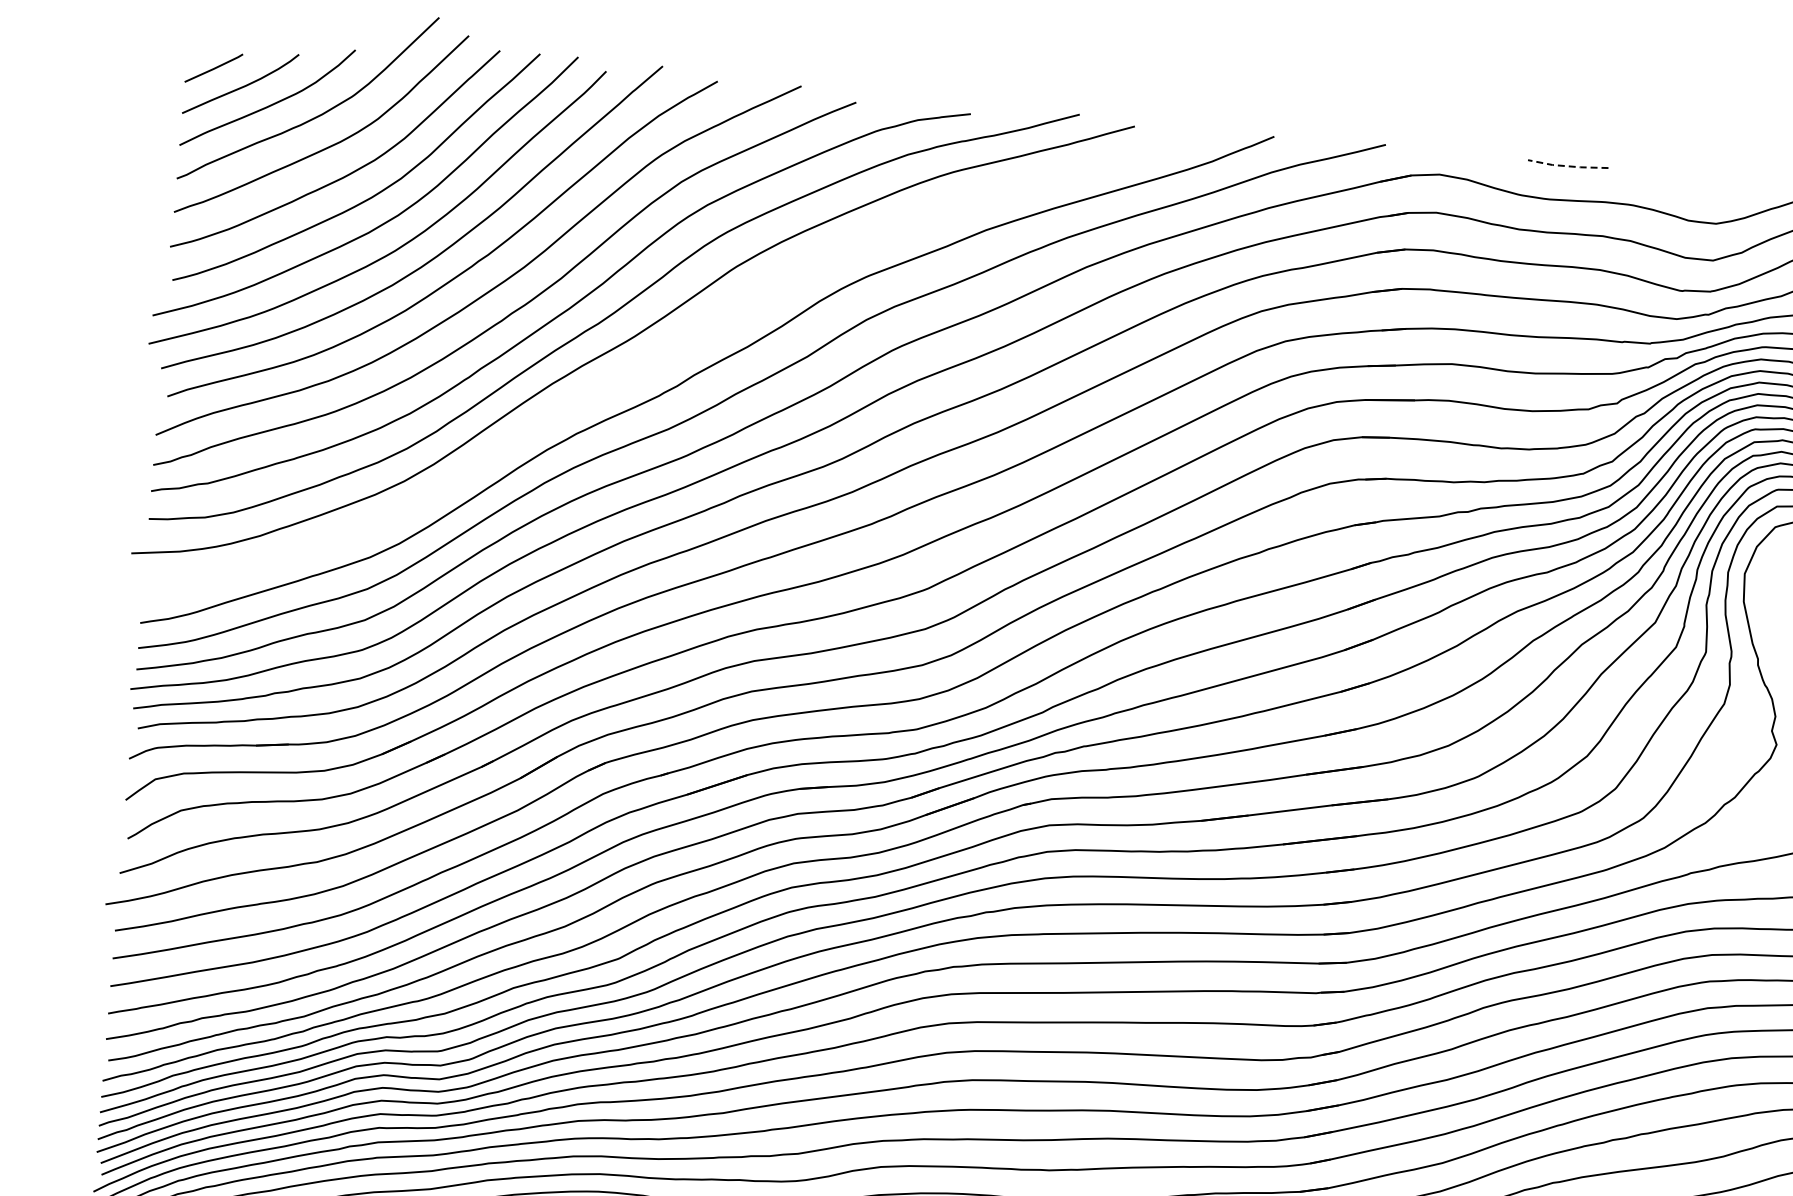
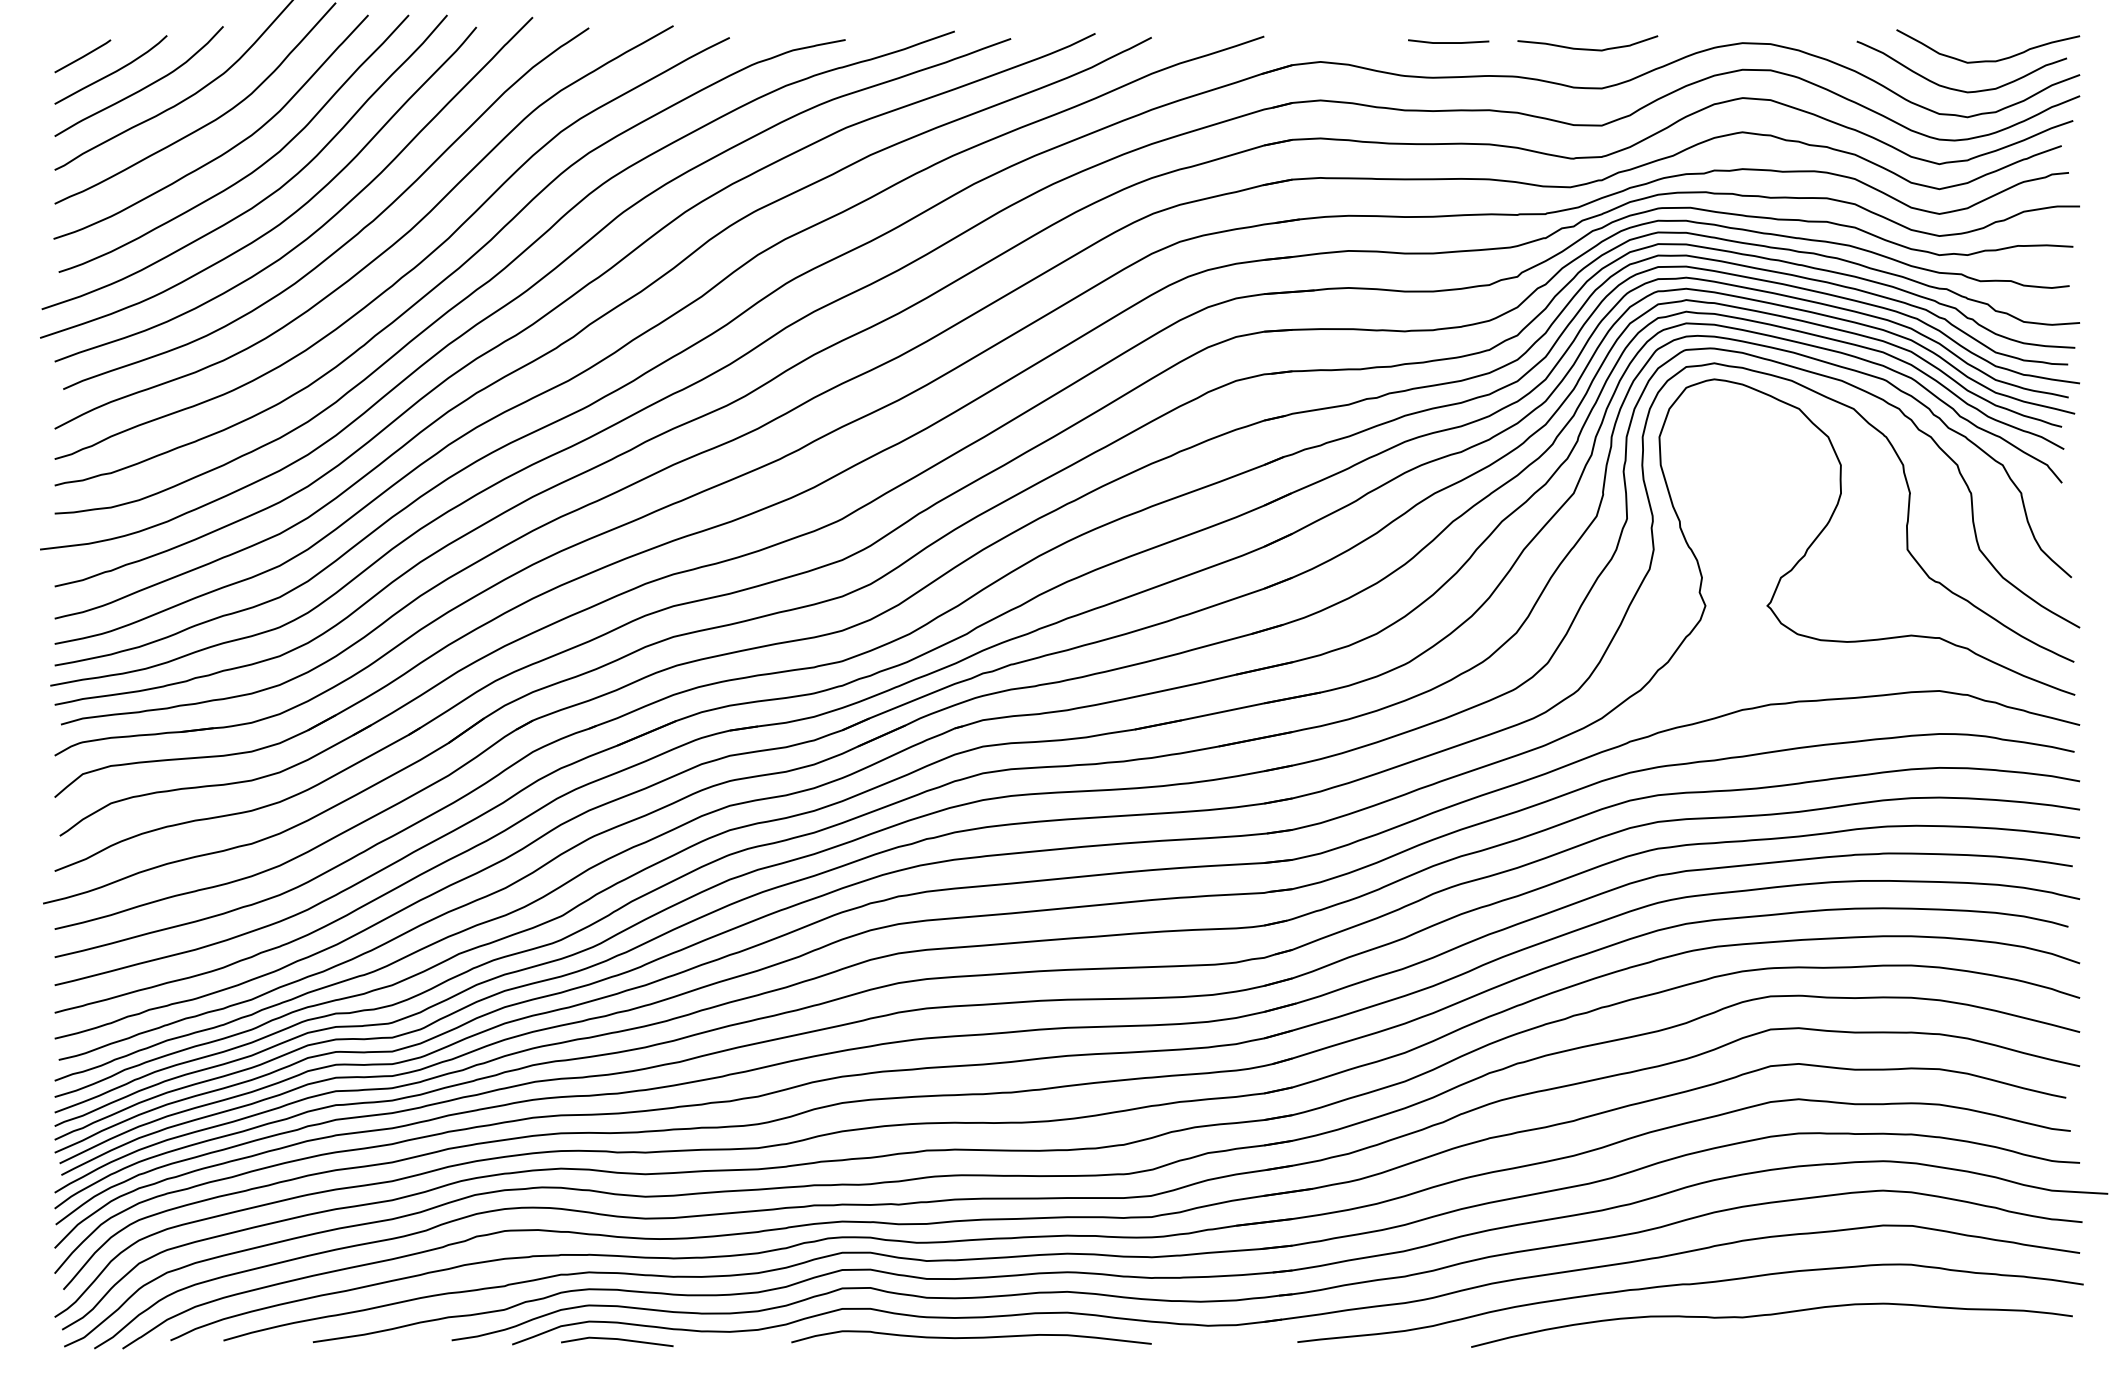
line: (1567, 166) -> (1448, 43), dashed -> solid
curve: (1705, 183) -> (1587, 48), added
curve: (673, 350) -> (566, 301), added

